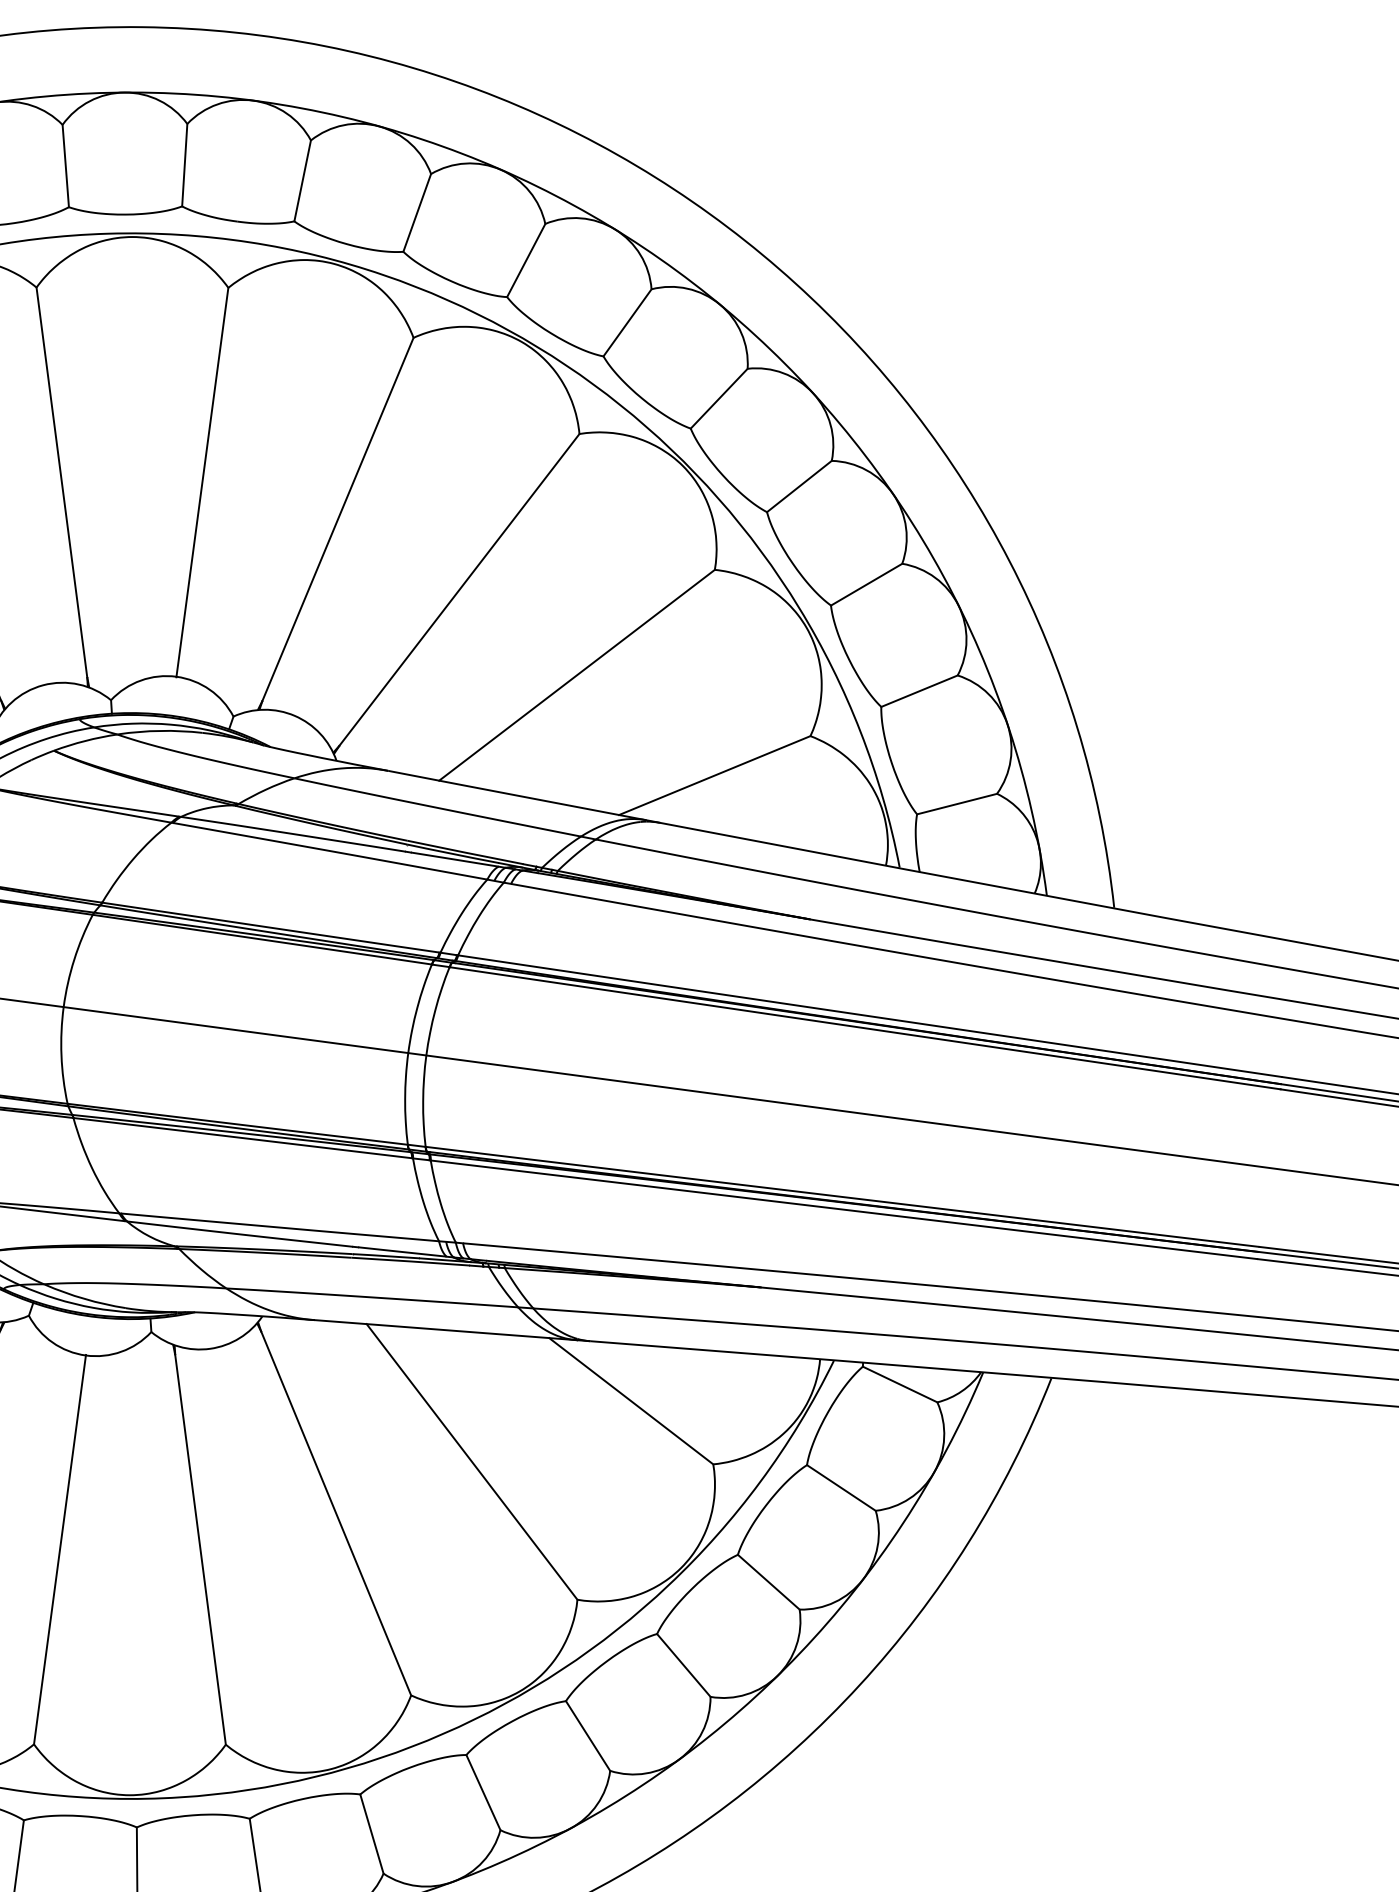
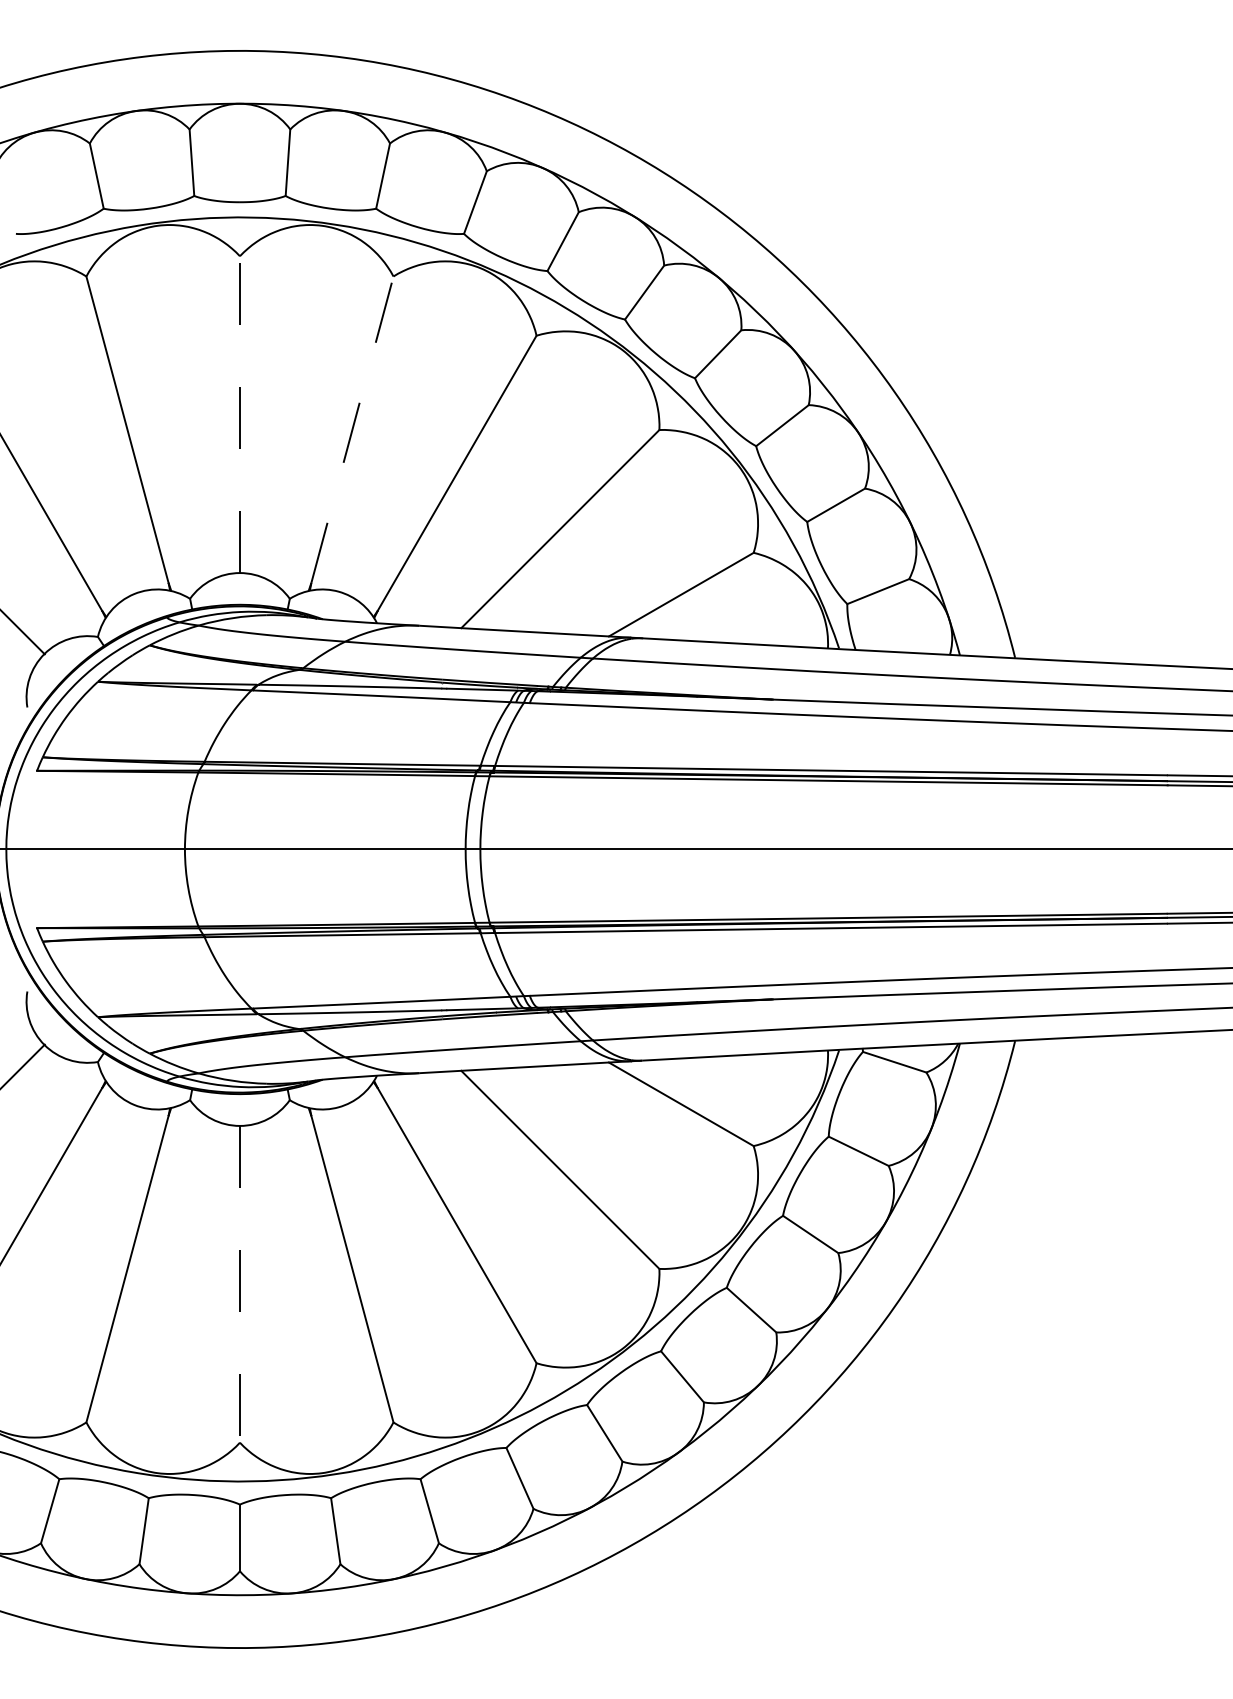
line: (201, 482) -> (239, 414), solid -> dashed
line: (338, 518) -> (352, 429), solid -> dashed
line: (59, 1550) -> (239, 1284), solid -> dashed

